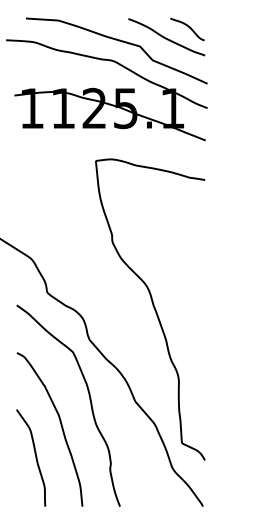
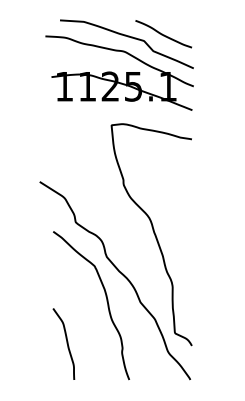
curve: (188, 28) -> (179, 27), removed
curve: (60, 427) -> (85, 321), removed

